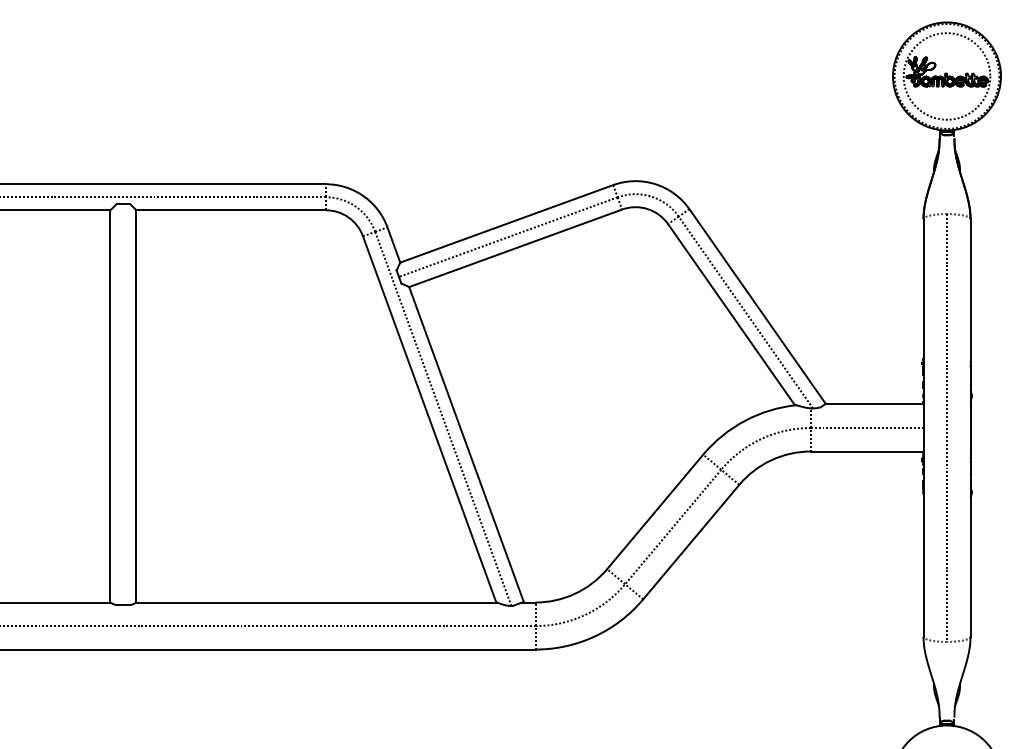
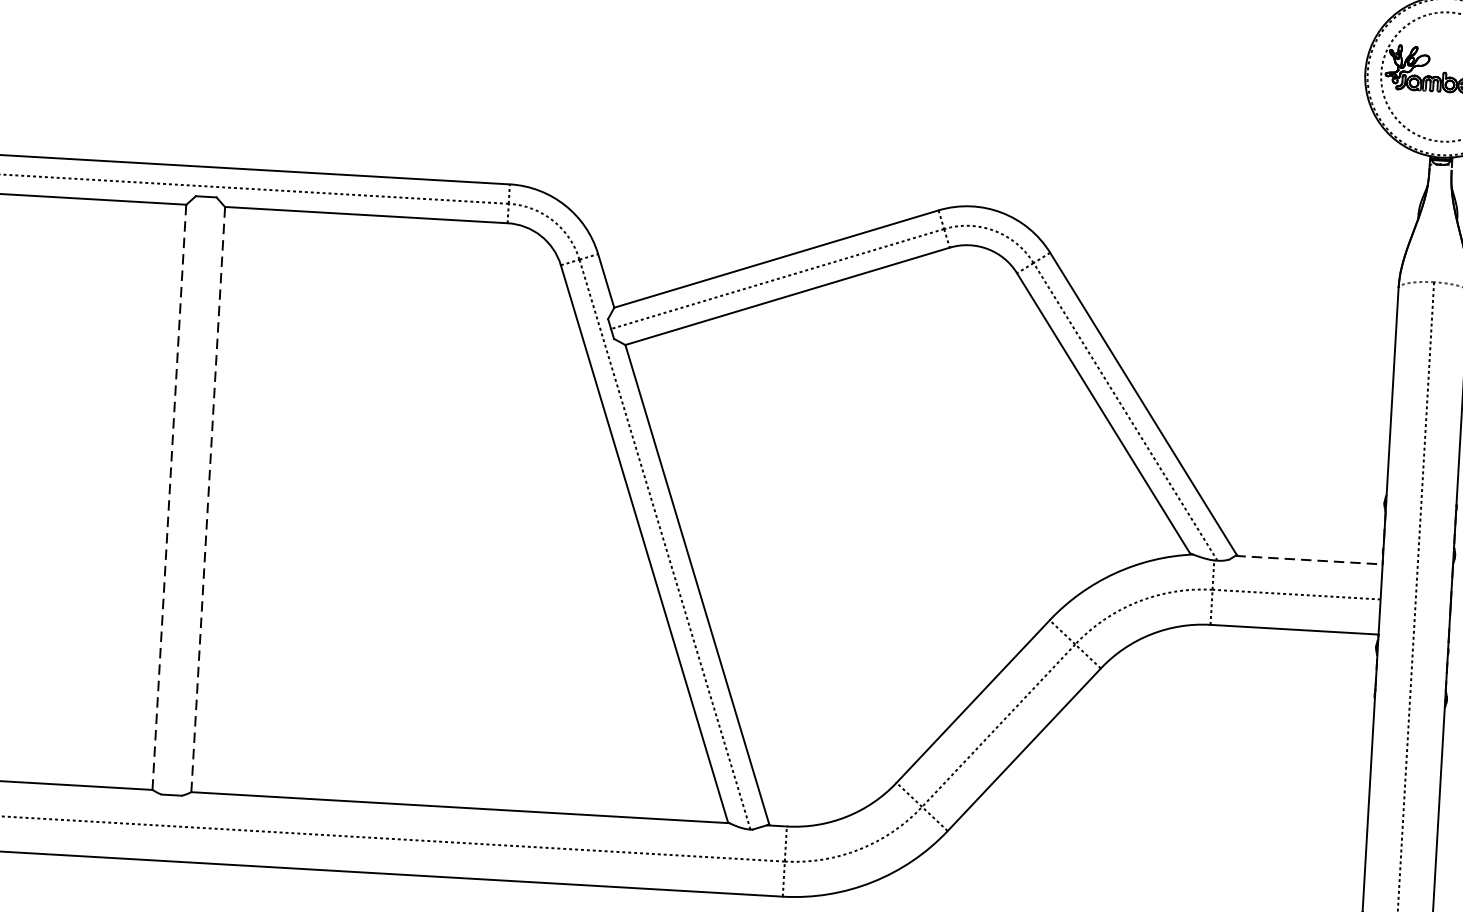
line: (874, 404) -> (1309, 560), solid -> dashed
line: (136, 405) -> (208, 498), solid -> dashed
line: (110, 406) -> (169, 497), solid -> dashed

